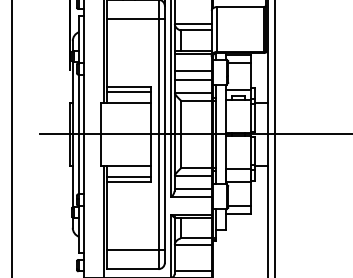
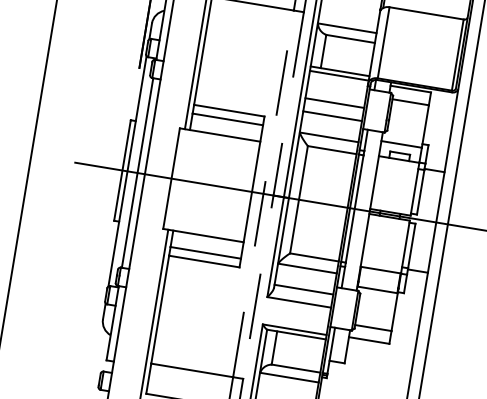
line: (158, 134) -> (263, 193), solid -> dashed
line: (164, 134) -> (272, 195), solid -> dashed

